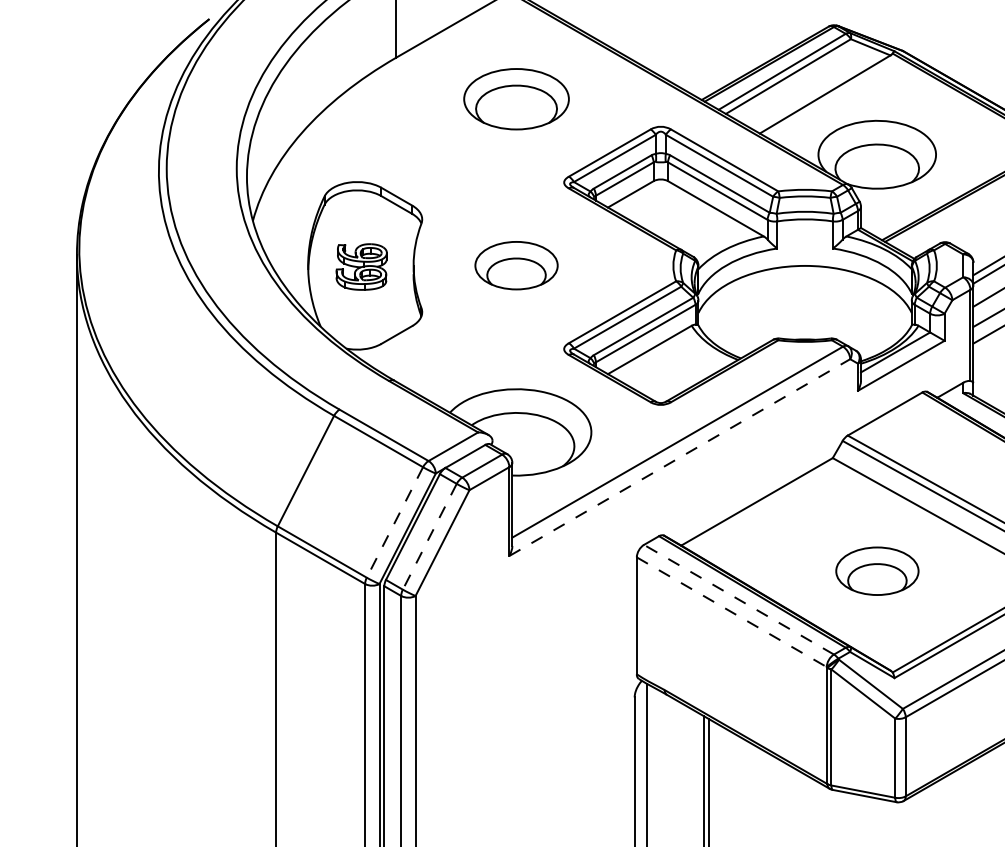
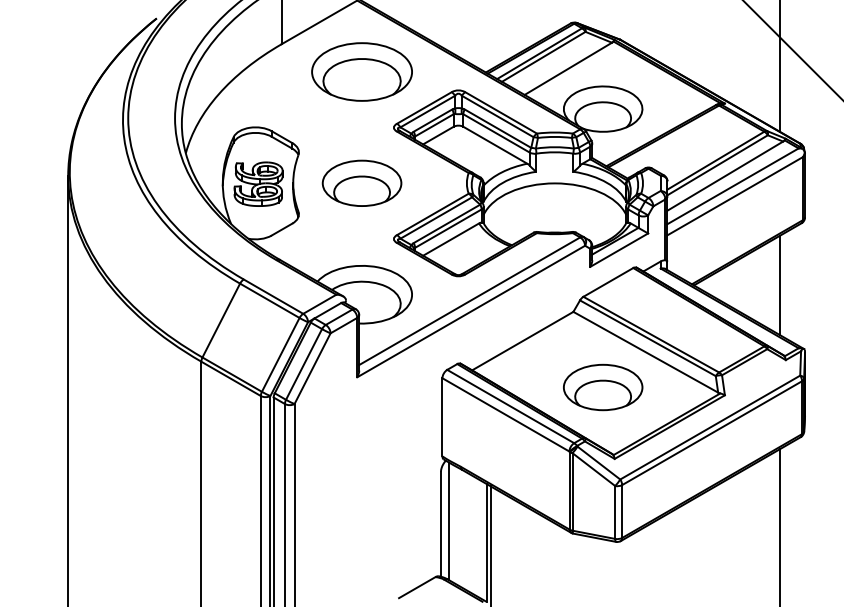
part: (515, 98) -> (361, 71), size x1.43
part: (515, 264) -> (361, 182), size x1.43
part: (361, 266) -> (258, 183), size x1.43
line: (680, 457) -> (471, 311), dashed -> solid
line: (394, 523) -> (280, 355), dashed -> solid
line: (430, 536) -> (304, 364), dashed -> solid
part: (877, 571) -> (603, 387), size x1.43
line: (738, 599) -> (510, 406), dashed -> solid
line: (732, 613) -> (506, 415), dashed -> solid

